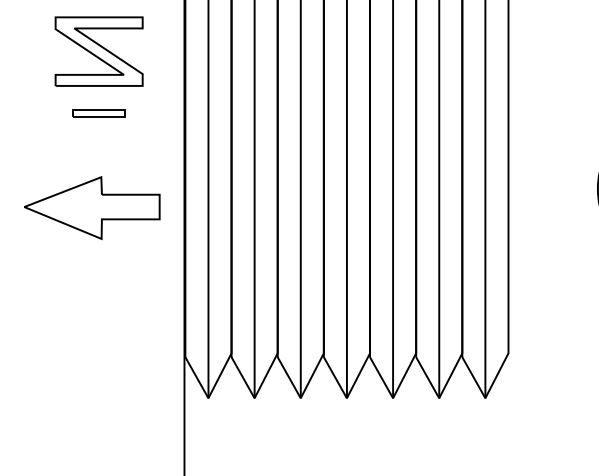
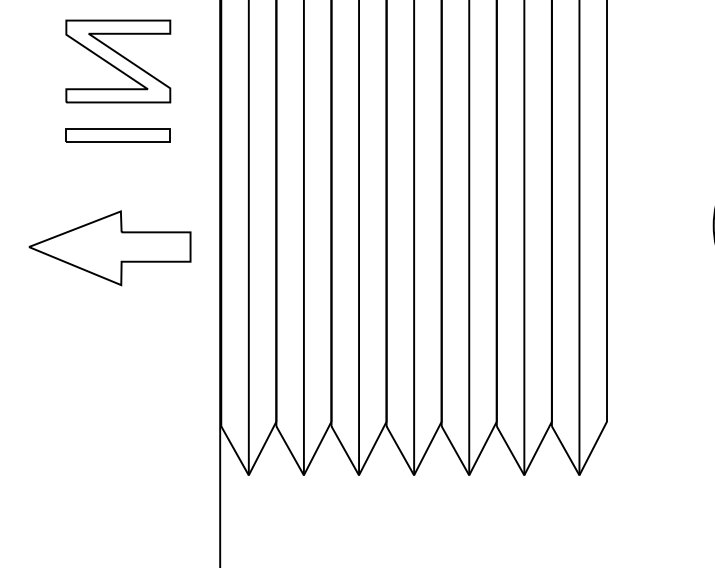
part: (99, 113) -> (118, 135), size x1.67

